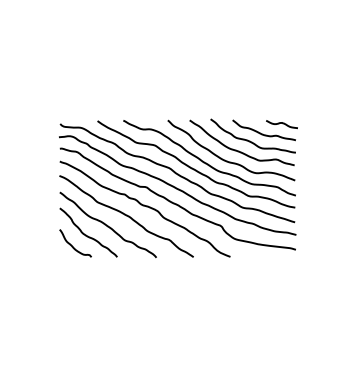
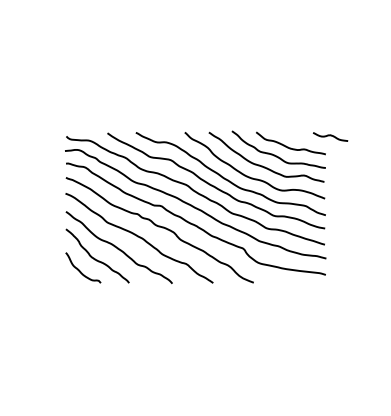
curve: (281, 124) -> (330, 136), moved

